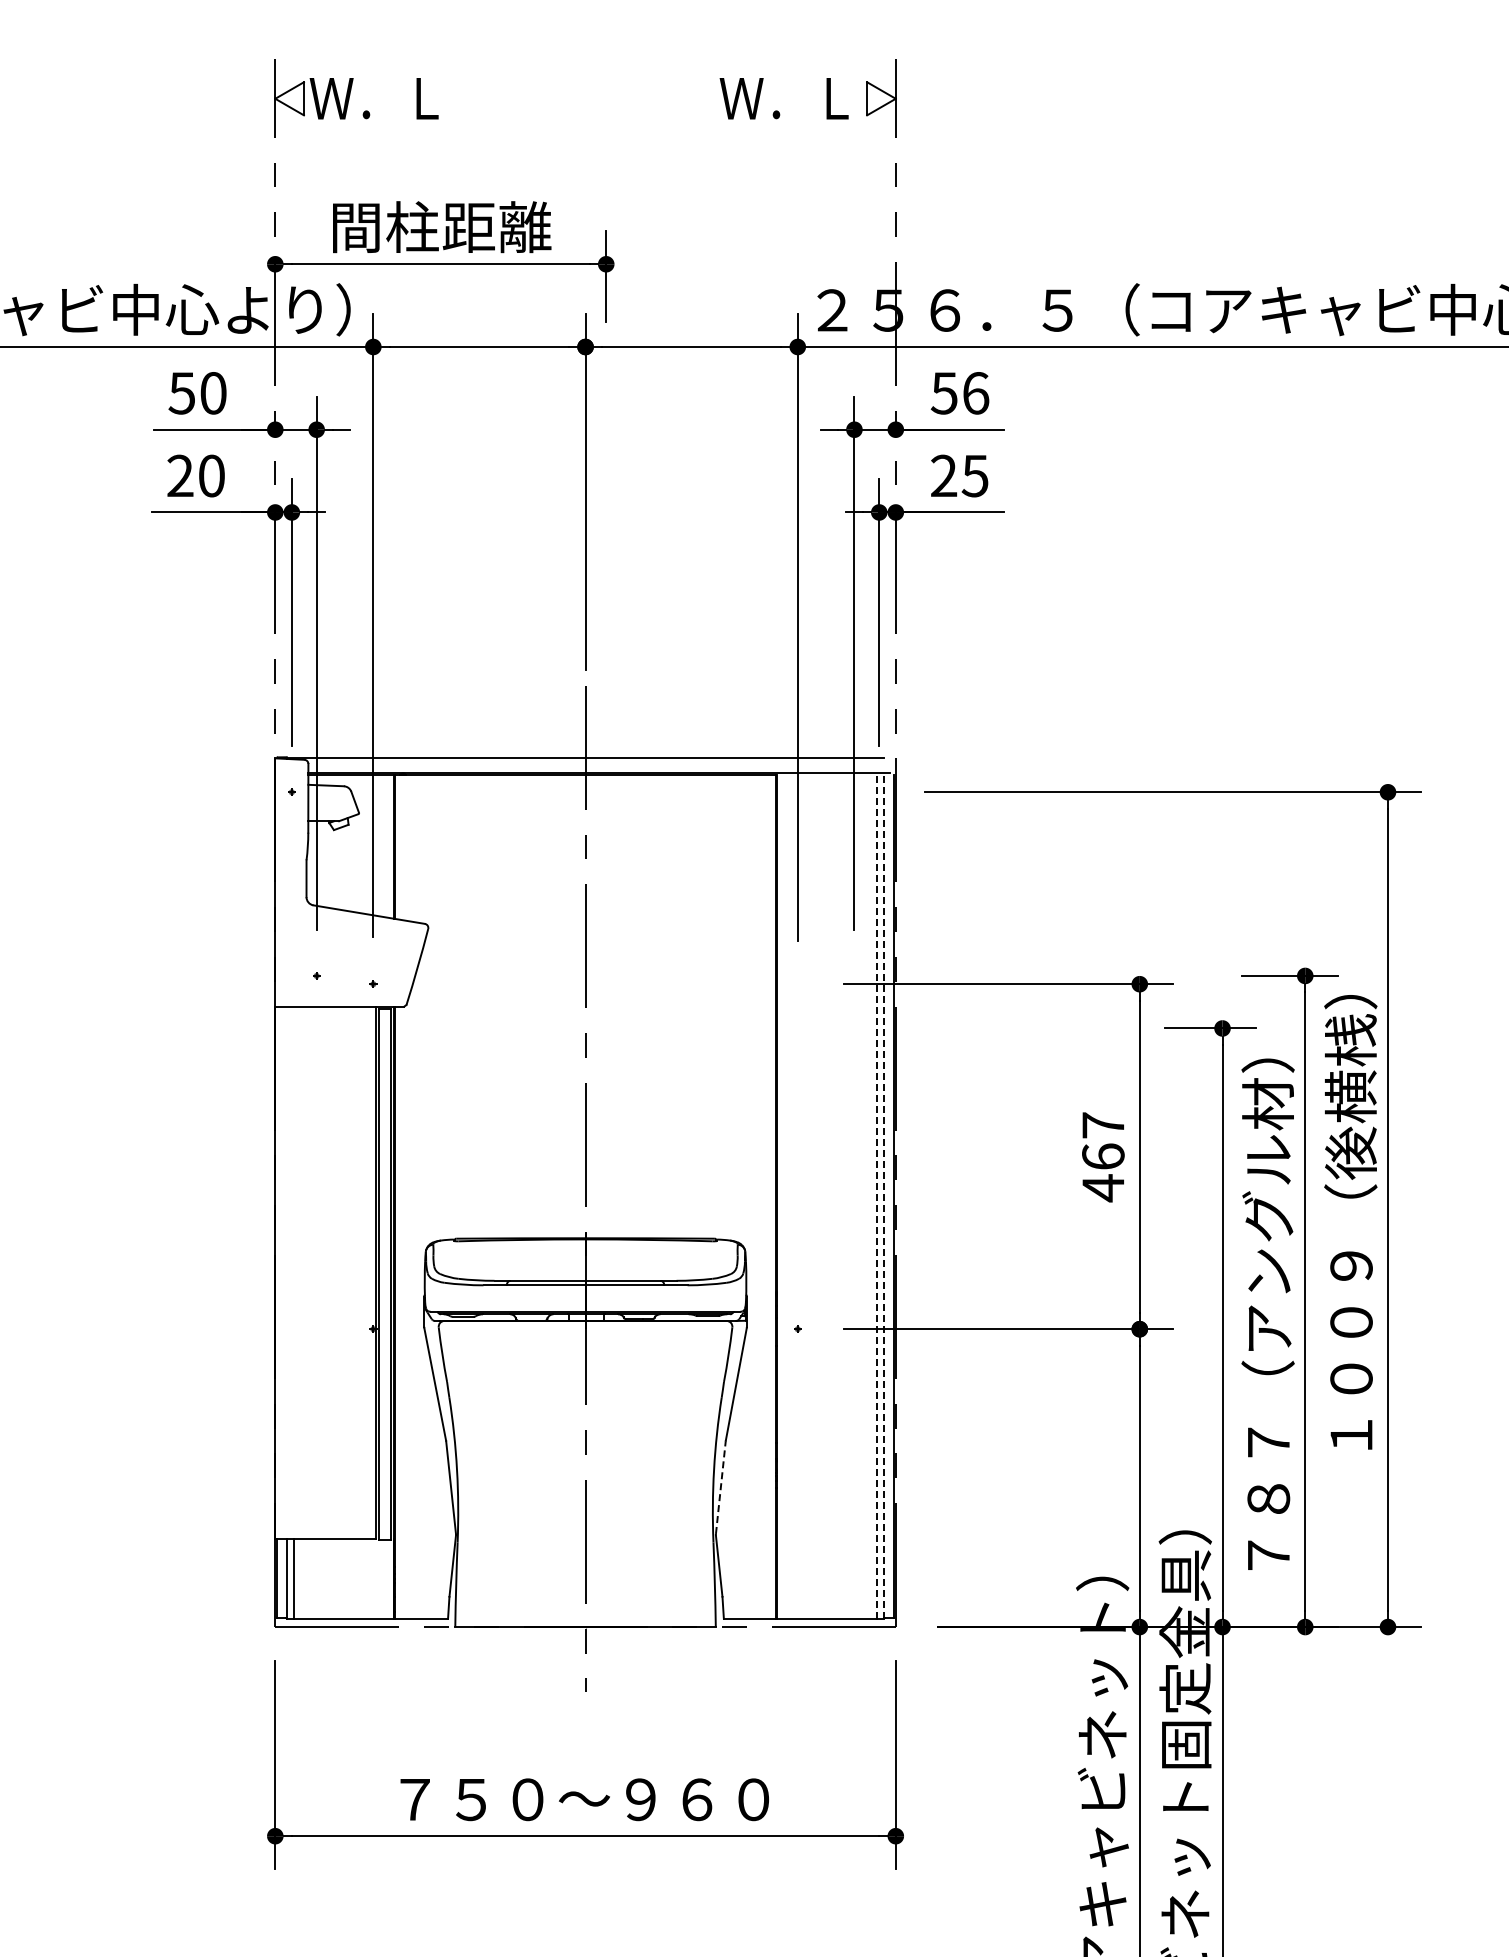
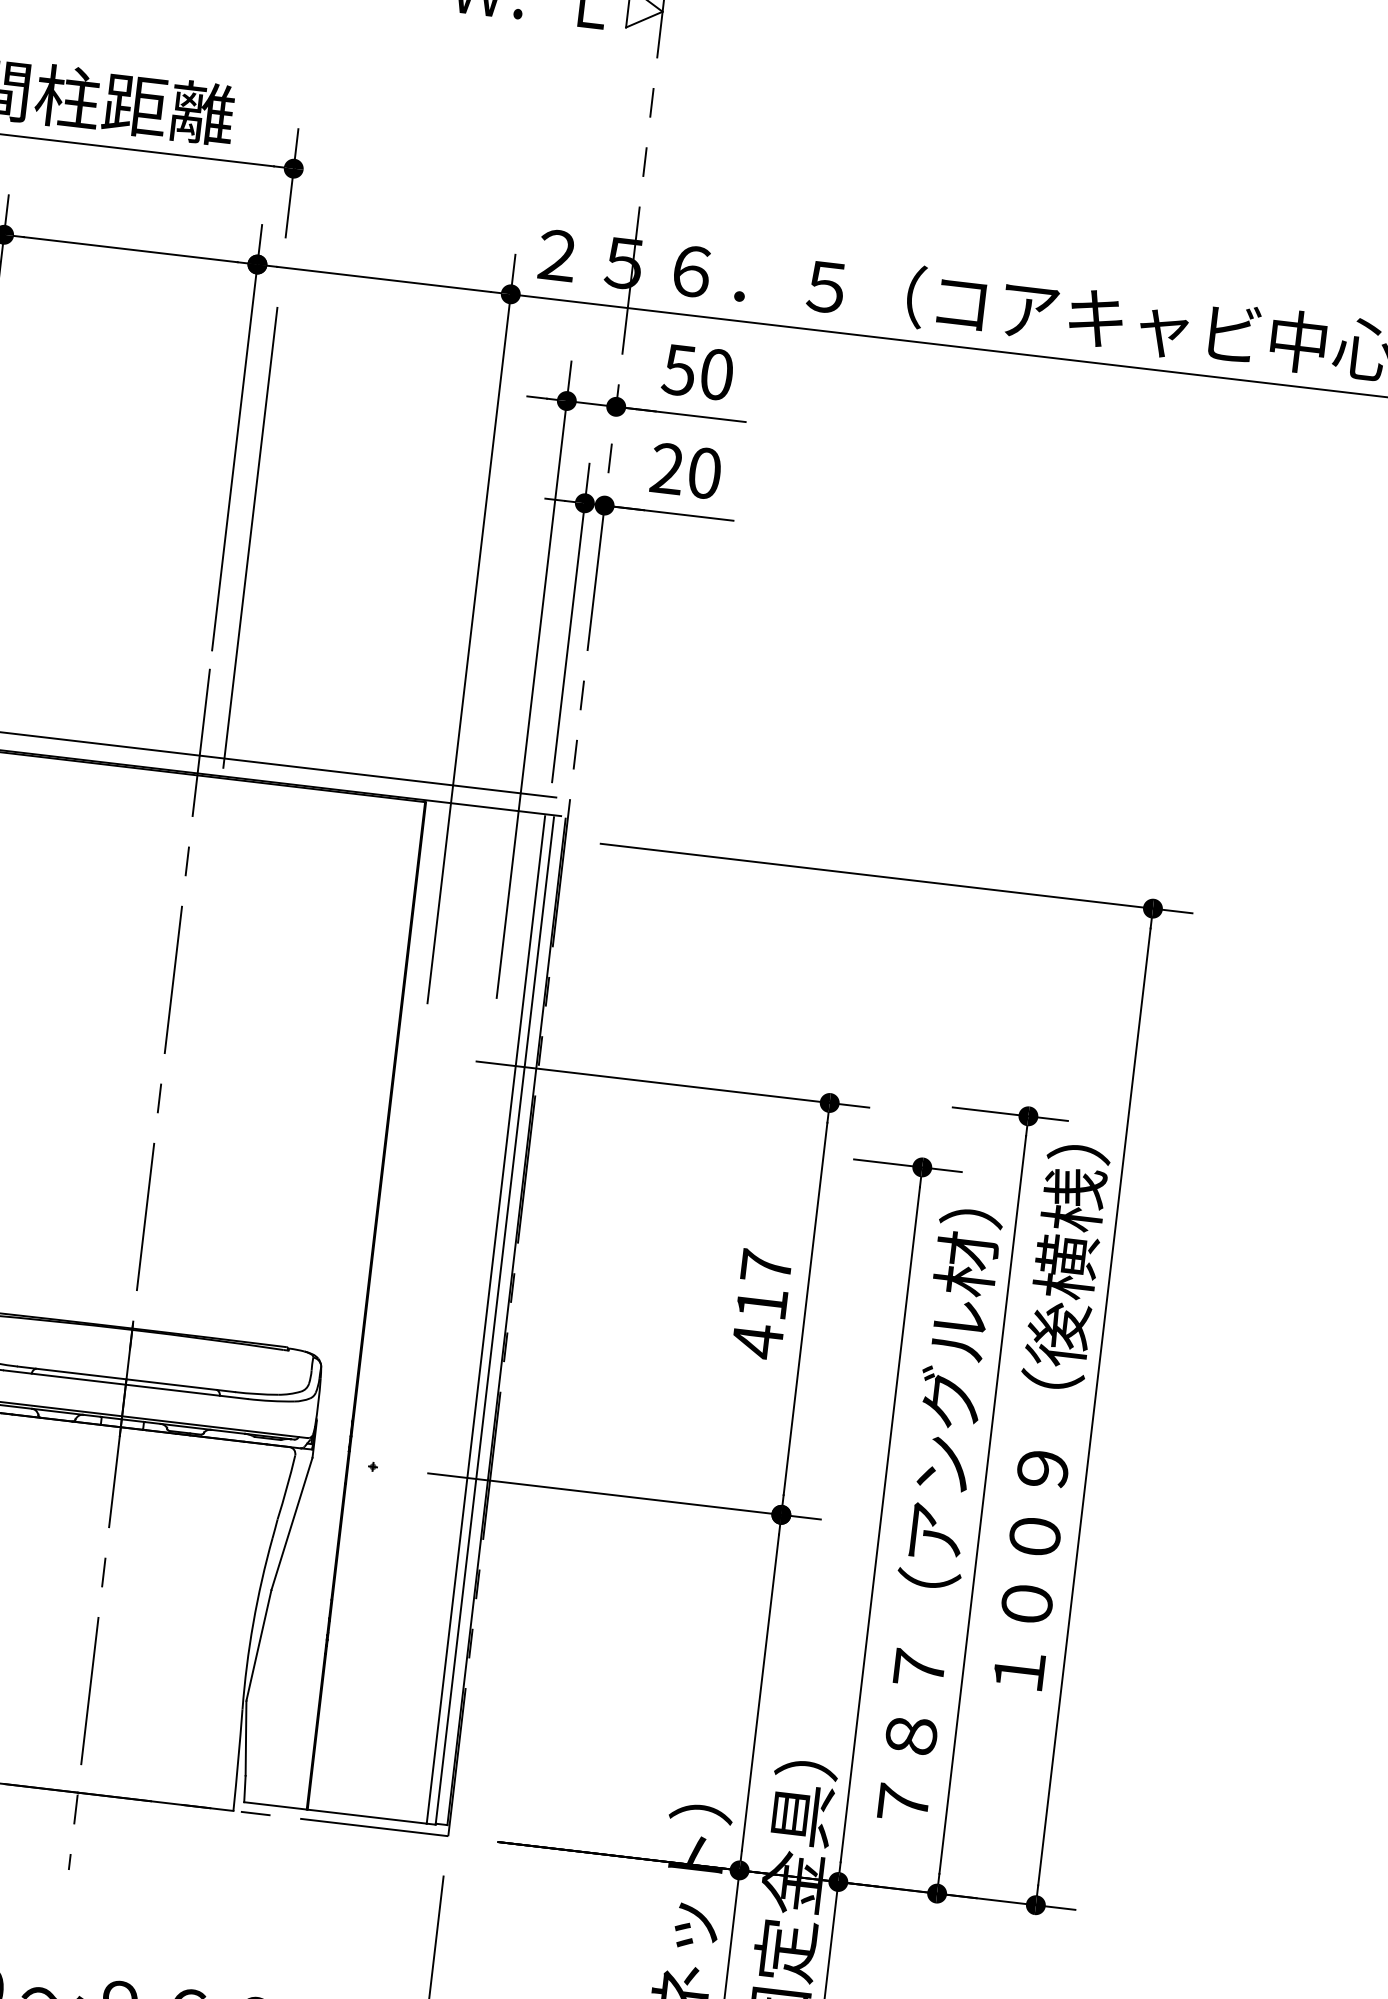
text: (976, 393) -> (717, 374), 56 -> 50
text: (974, 475) -> (703, 472), 25 -> 20
line: (606, 573) -> (250, 537), added
text: (1103, 1156) -> (762, 1303), 467 -> 417
line: (876, 1196) -> (485, 1319), dashed -> solid
line: (884, 1196) -> (495, 1320), dashed -> solid
line: (720, 1487) -> (258, 1645), dashed -> solid

